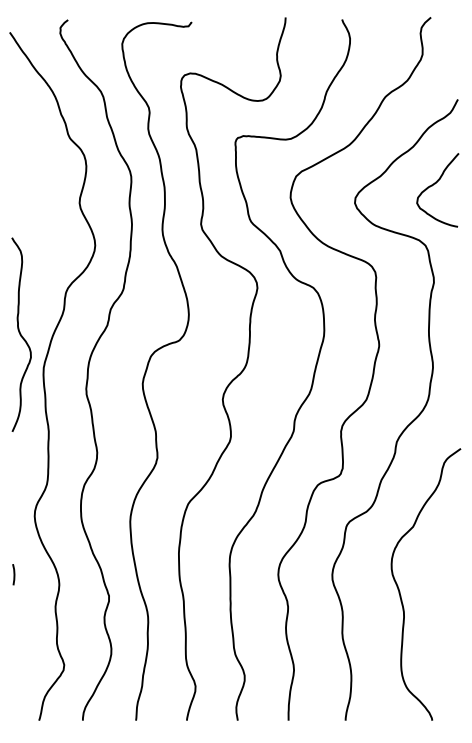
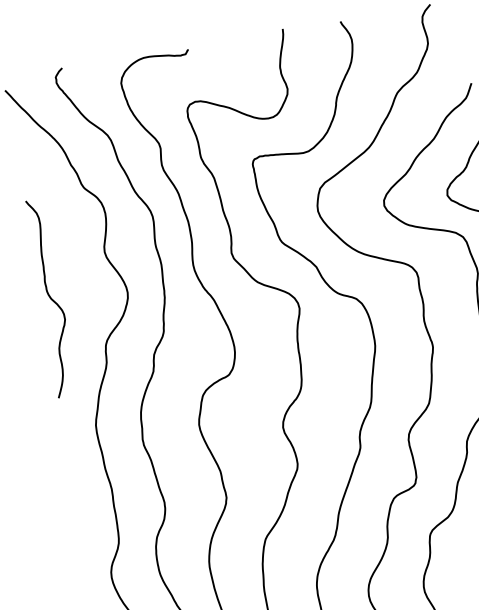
curve: (21, 334) -> (51, 297), moved

